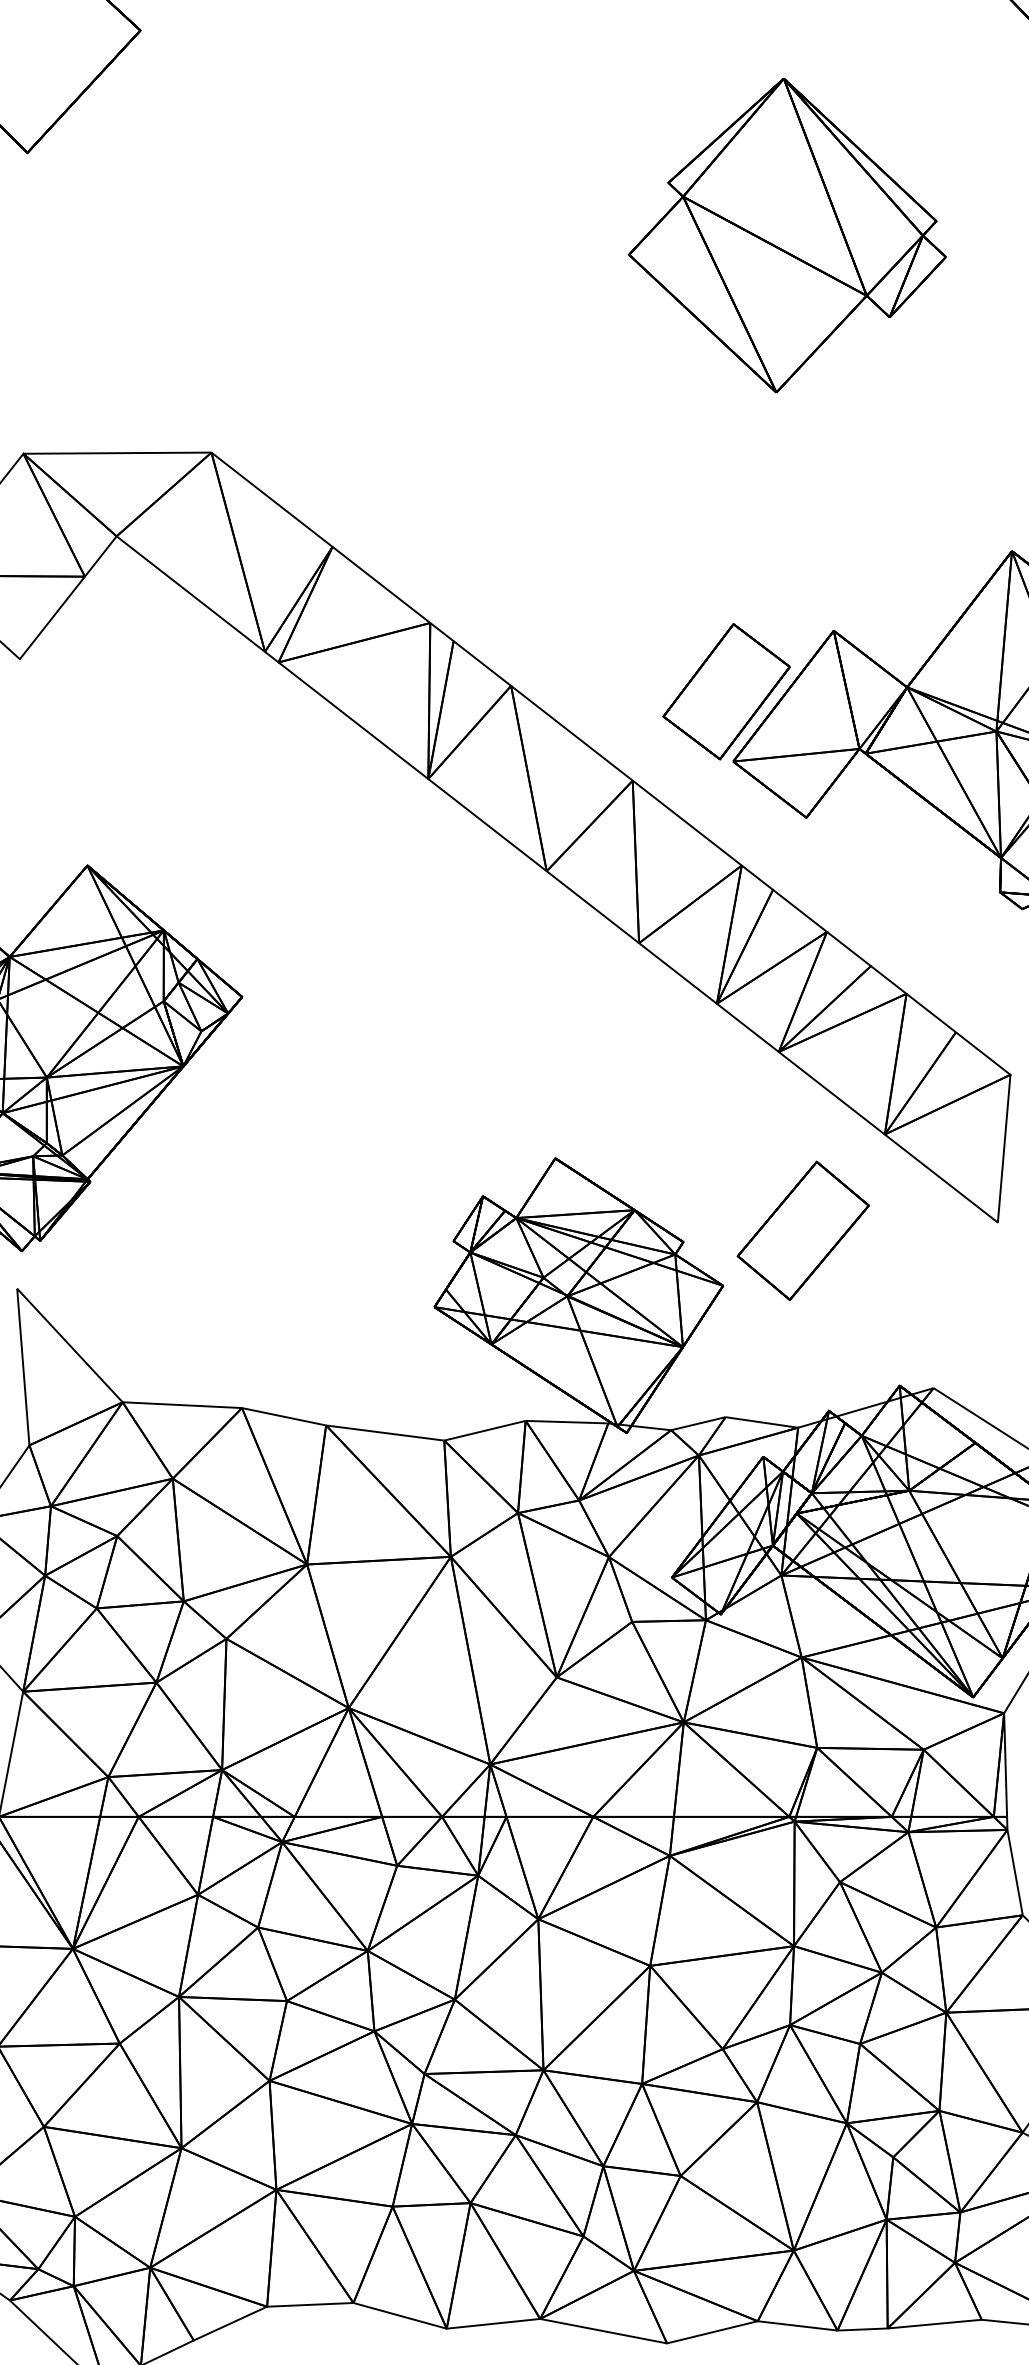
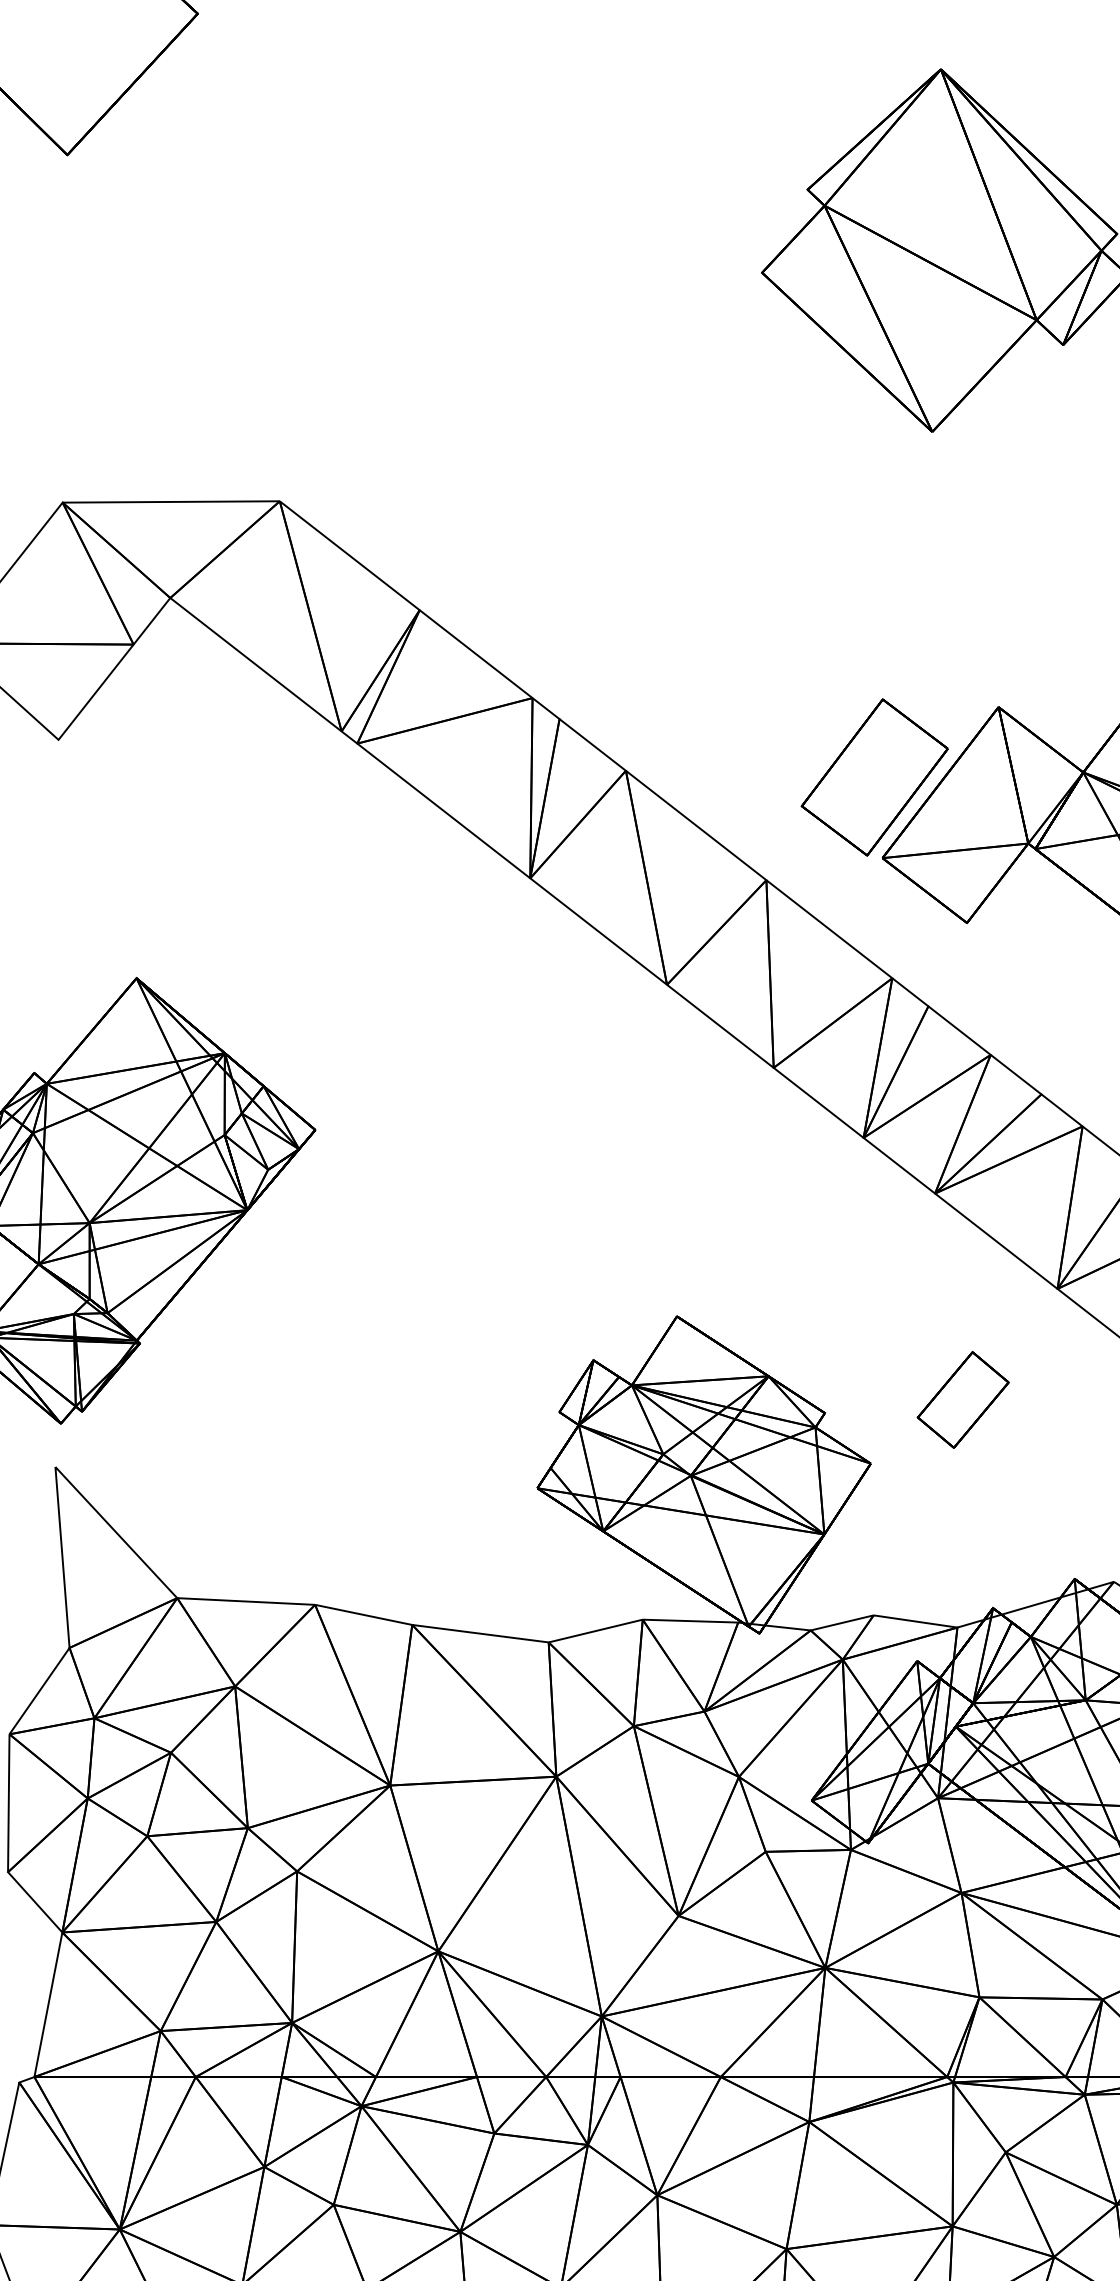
part: (802, 1230) -> (962, 1399), size x0.6

